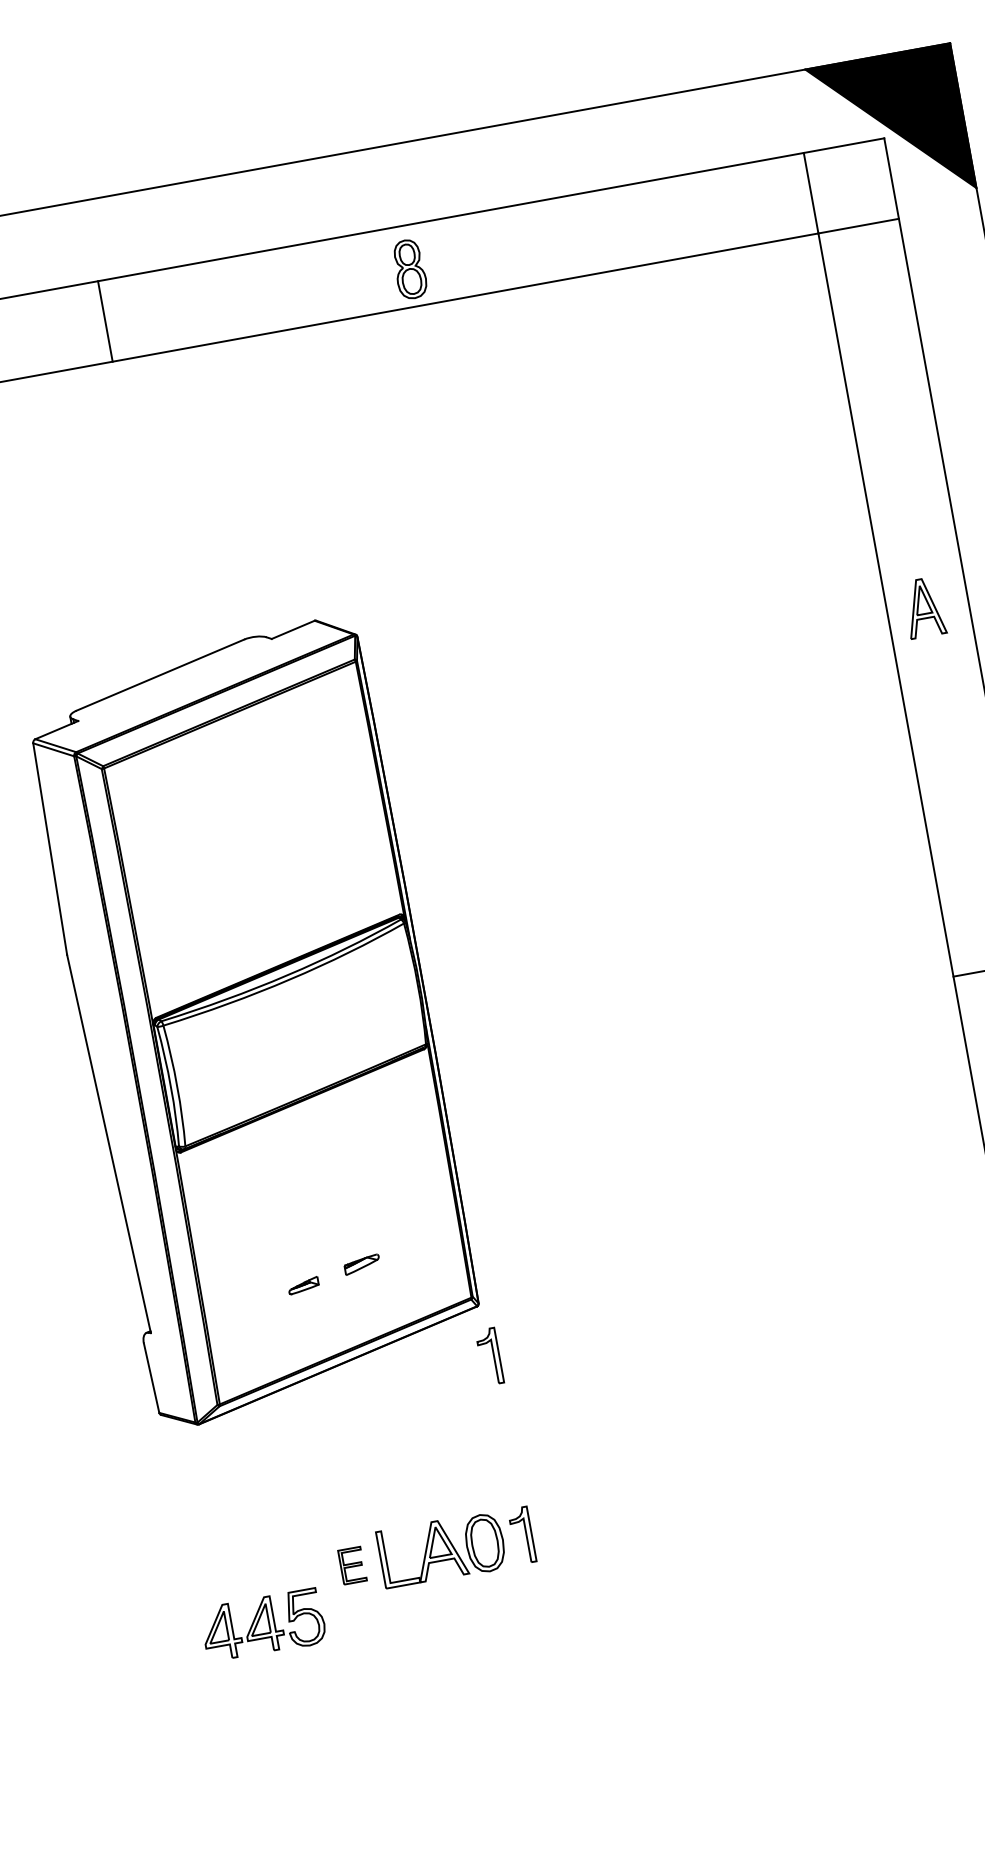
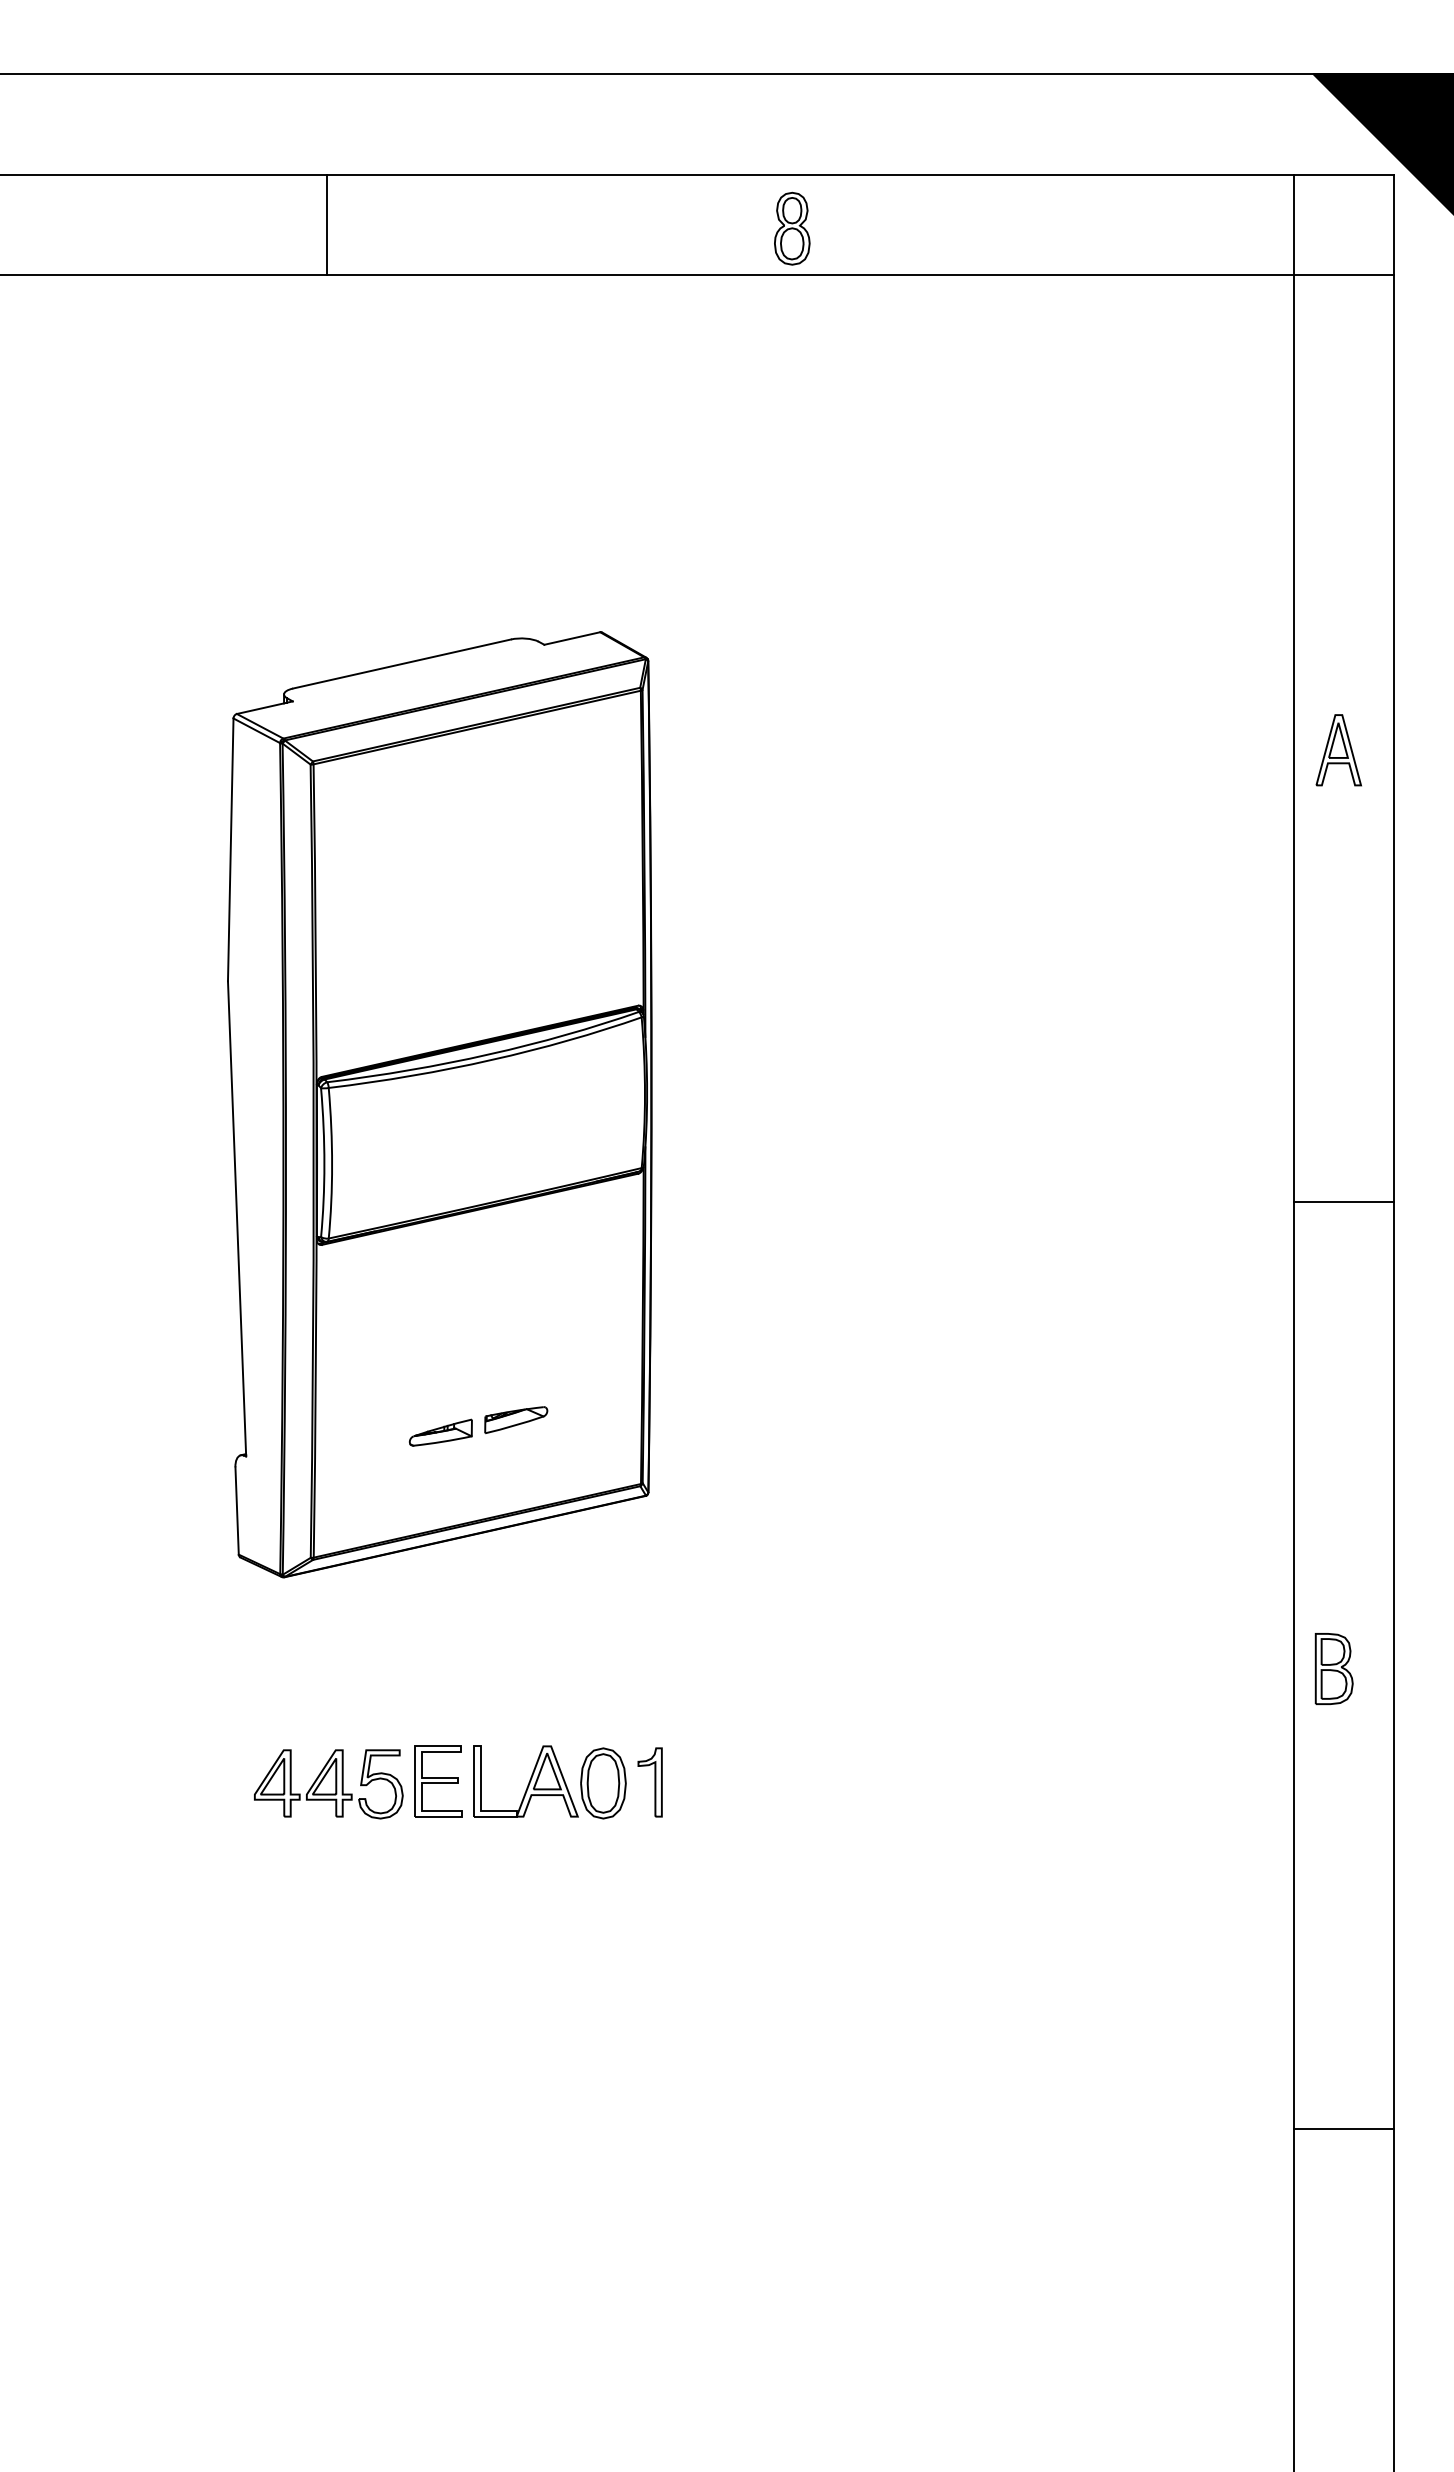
line: (105, 321) -> (327, 224), moved
part: (362, 1264) -> (516, 1420), size x1.43
part: (303, 1285) -> (440, 1432), size x1.67
part: (489, 1356) -> (649, 1559), removed
part: (352, 1565) -> (438, 1781), size x1.67
part: (263, 1625) -> (328, 1784), moved

